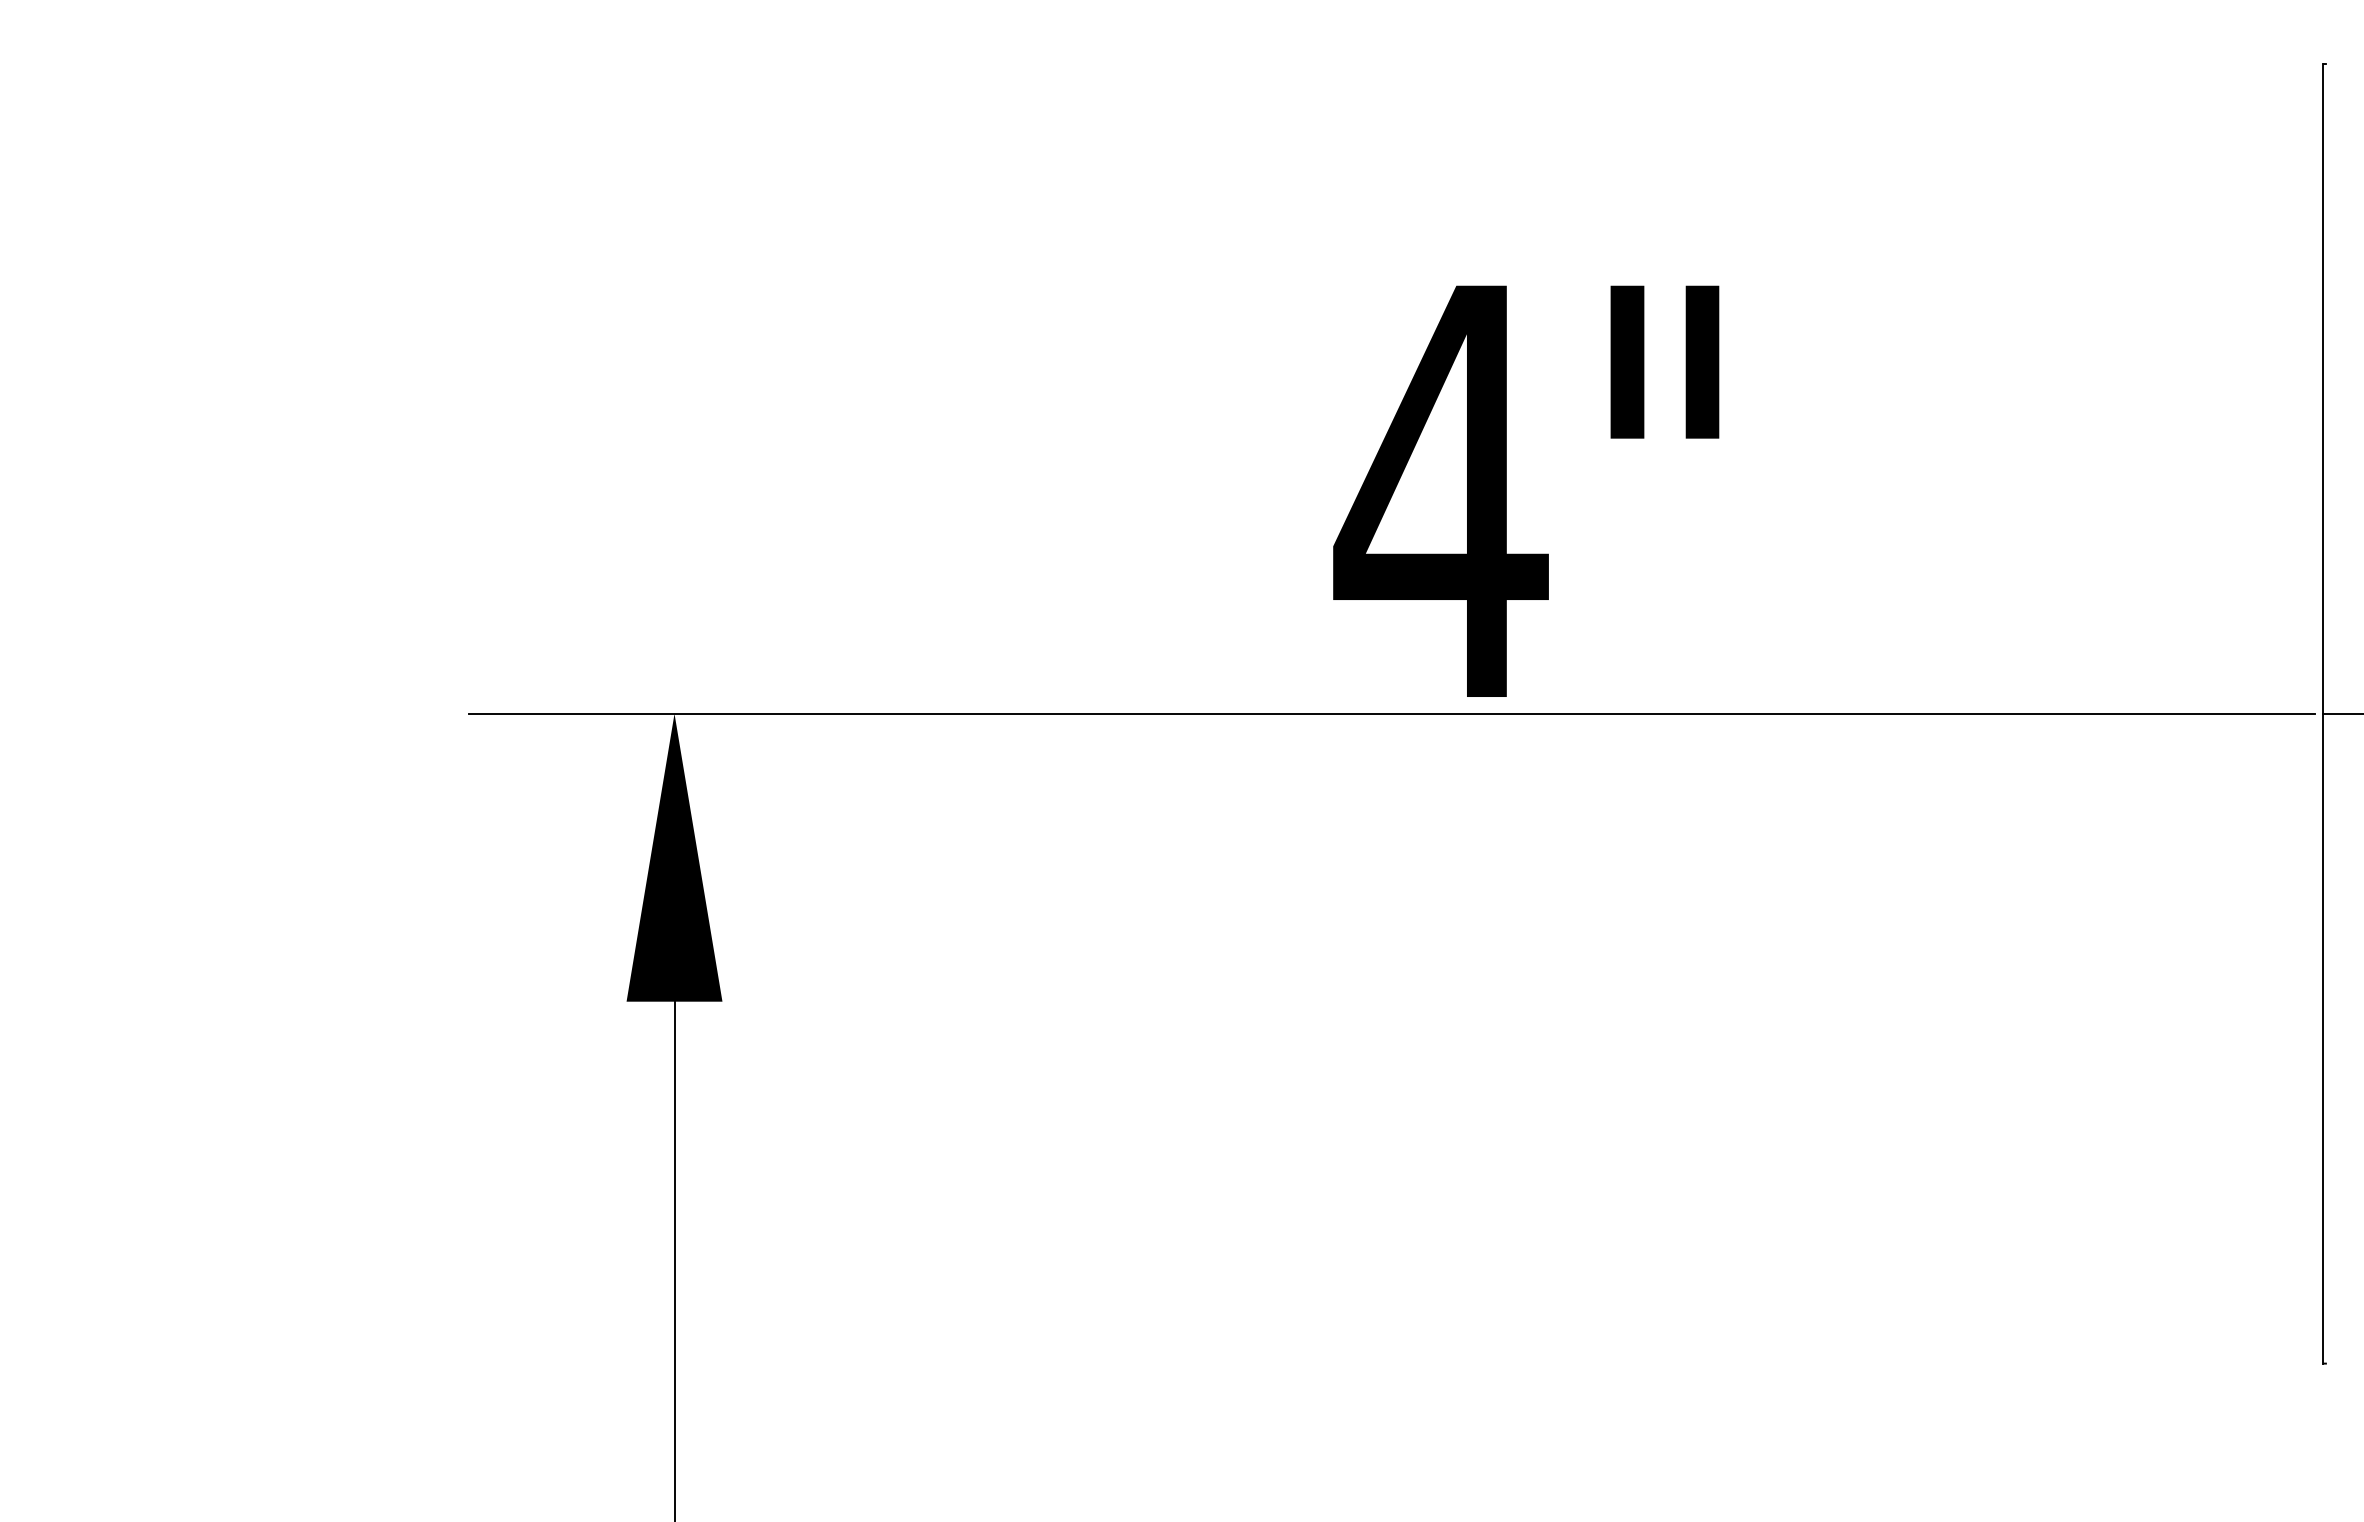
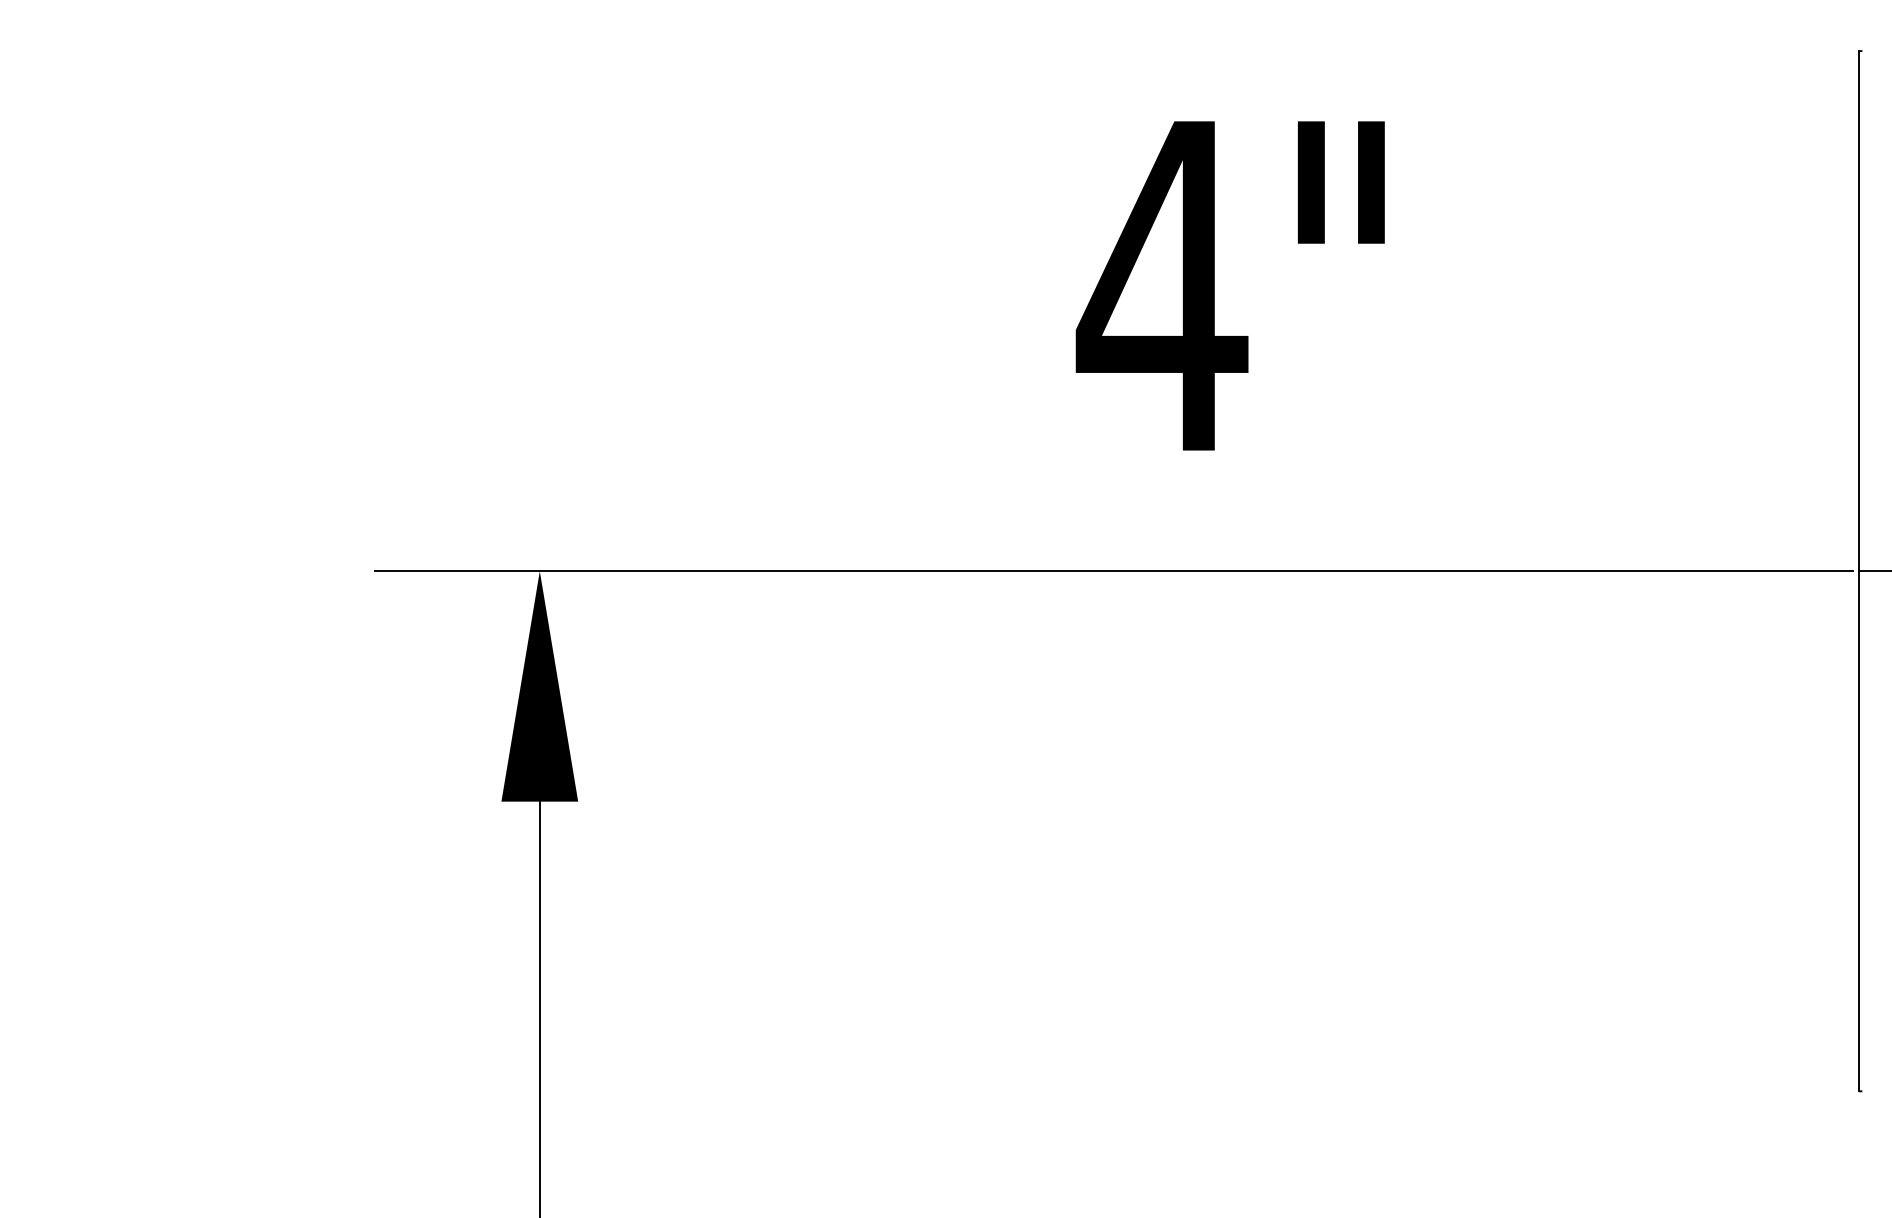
text: (1526, 490) -> (1230, 285), moved

